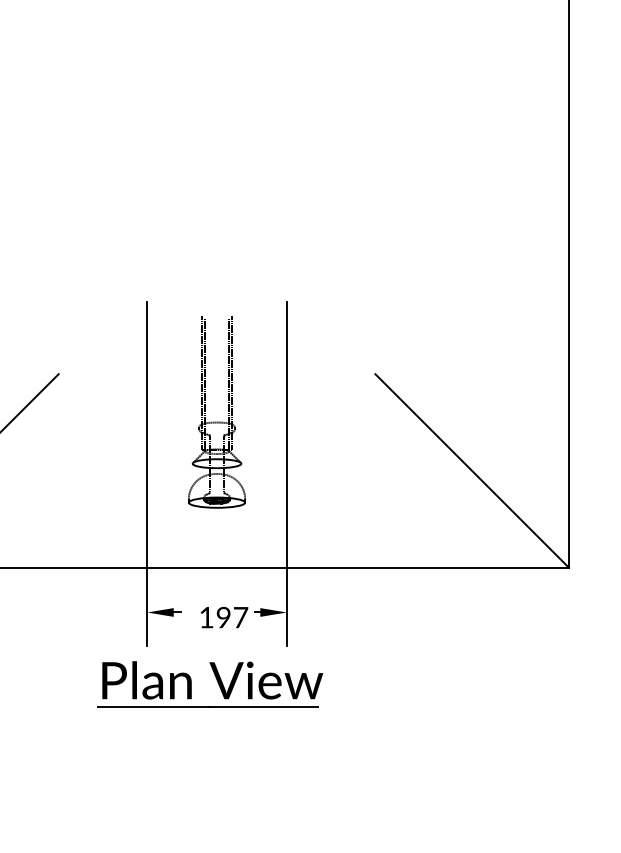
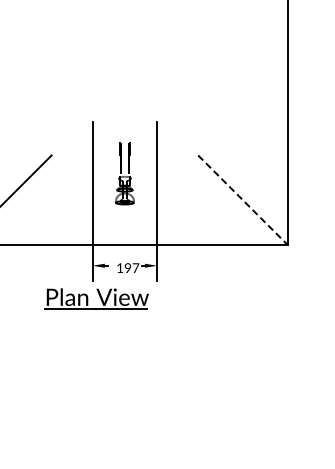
part: (216, 415) -> (124, 174), size x0.7
line: (473, 471) -> (243, 200), solid -> dashed
part: (209, 683) -> (96, 298), moved

